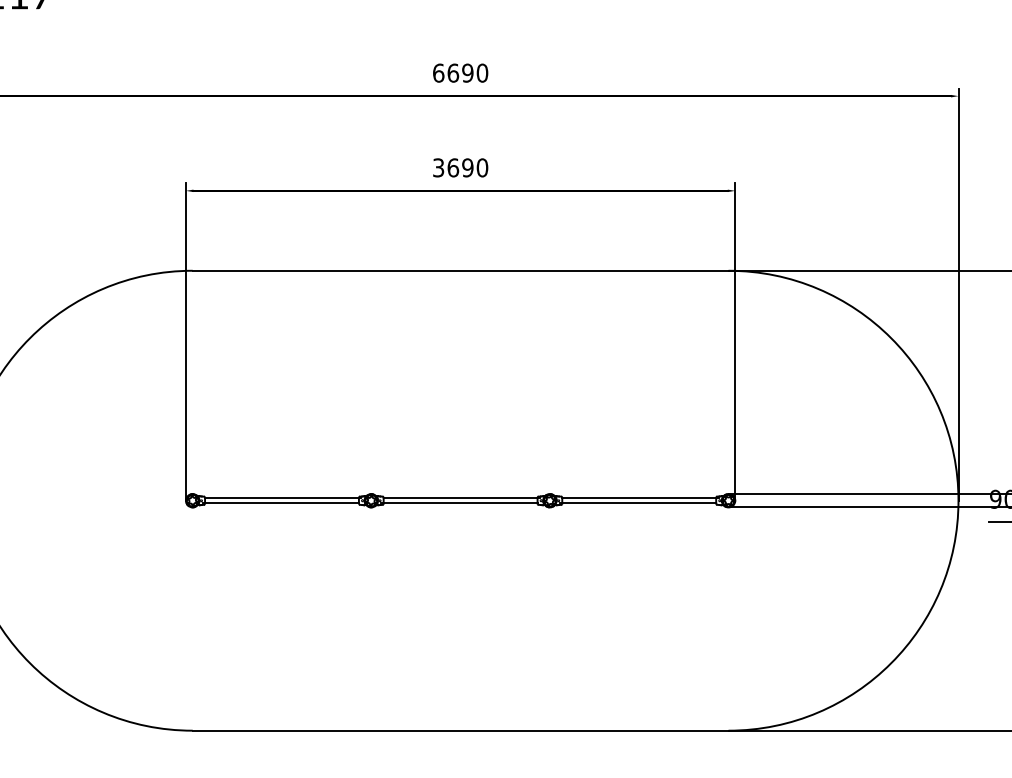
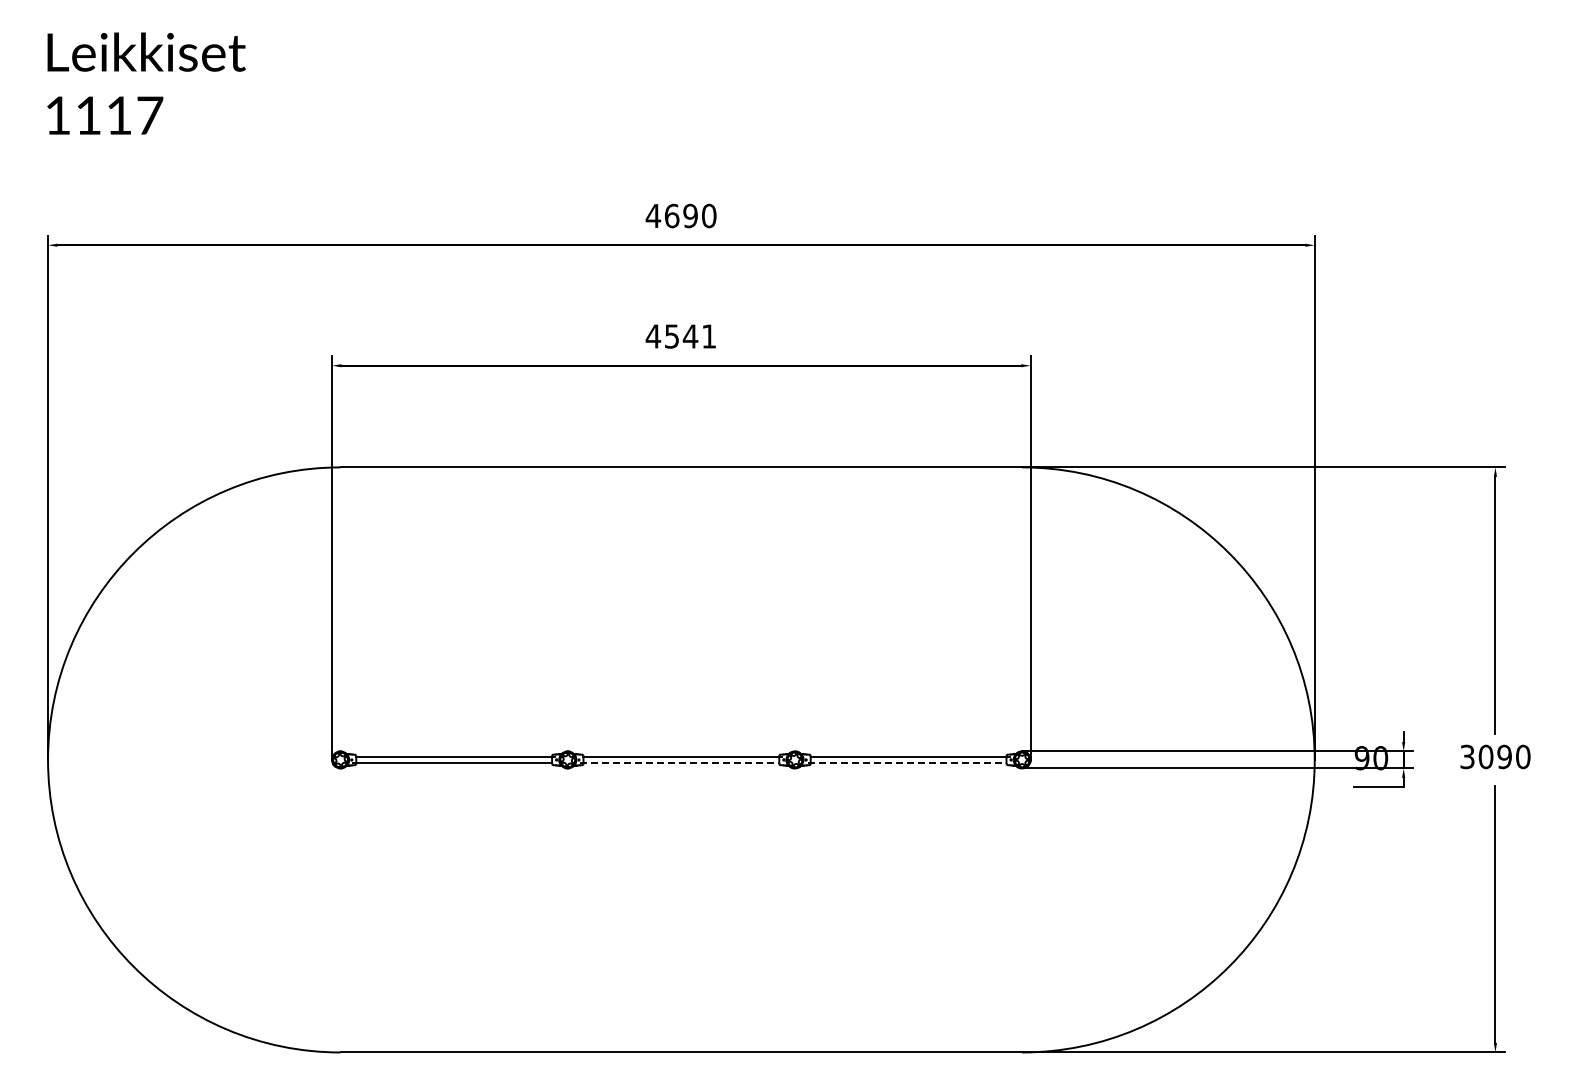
text: (438, 72) -> (653, 215), 6690 -> 4690
text: (459, 167) -> (680, 336), 3690 -> 4541
line: (459, 503) -> (680, 763), solid -> dashed
line: (638, 503) -> (907, 763), solid -> dashed

